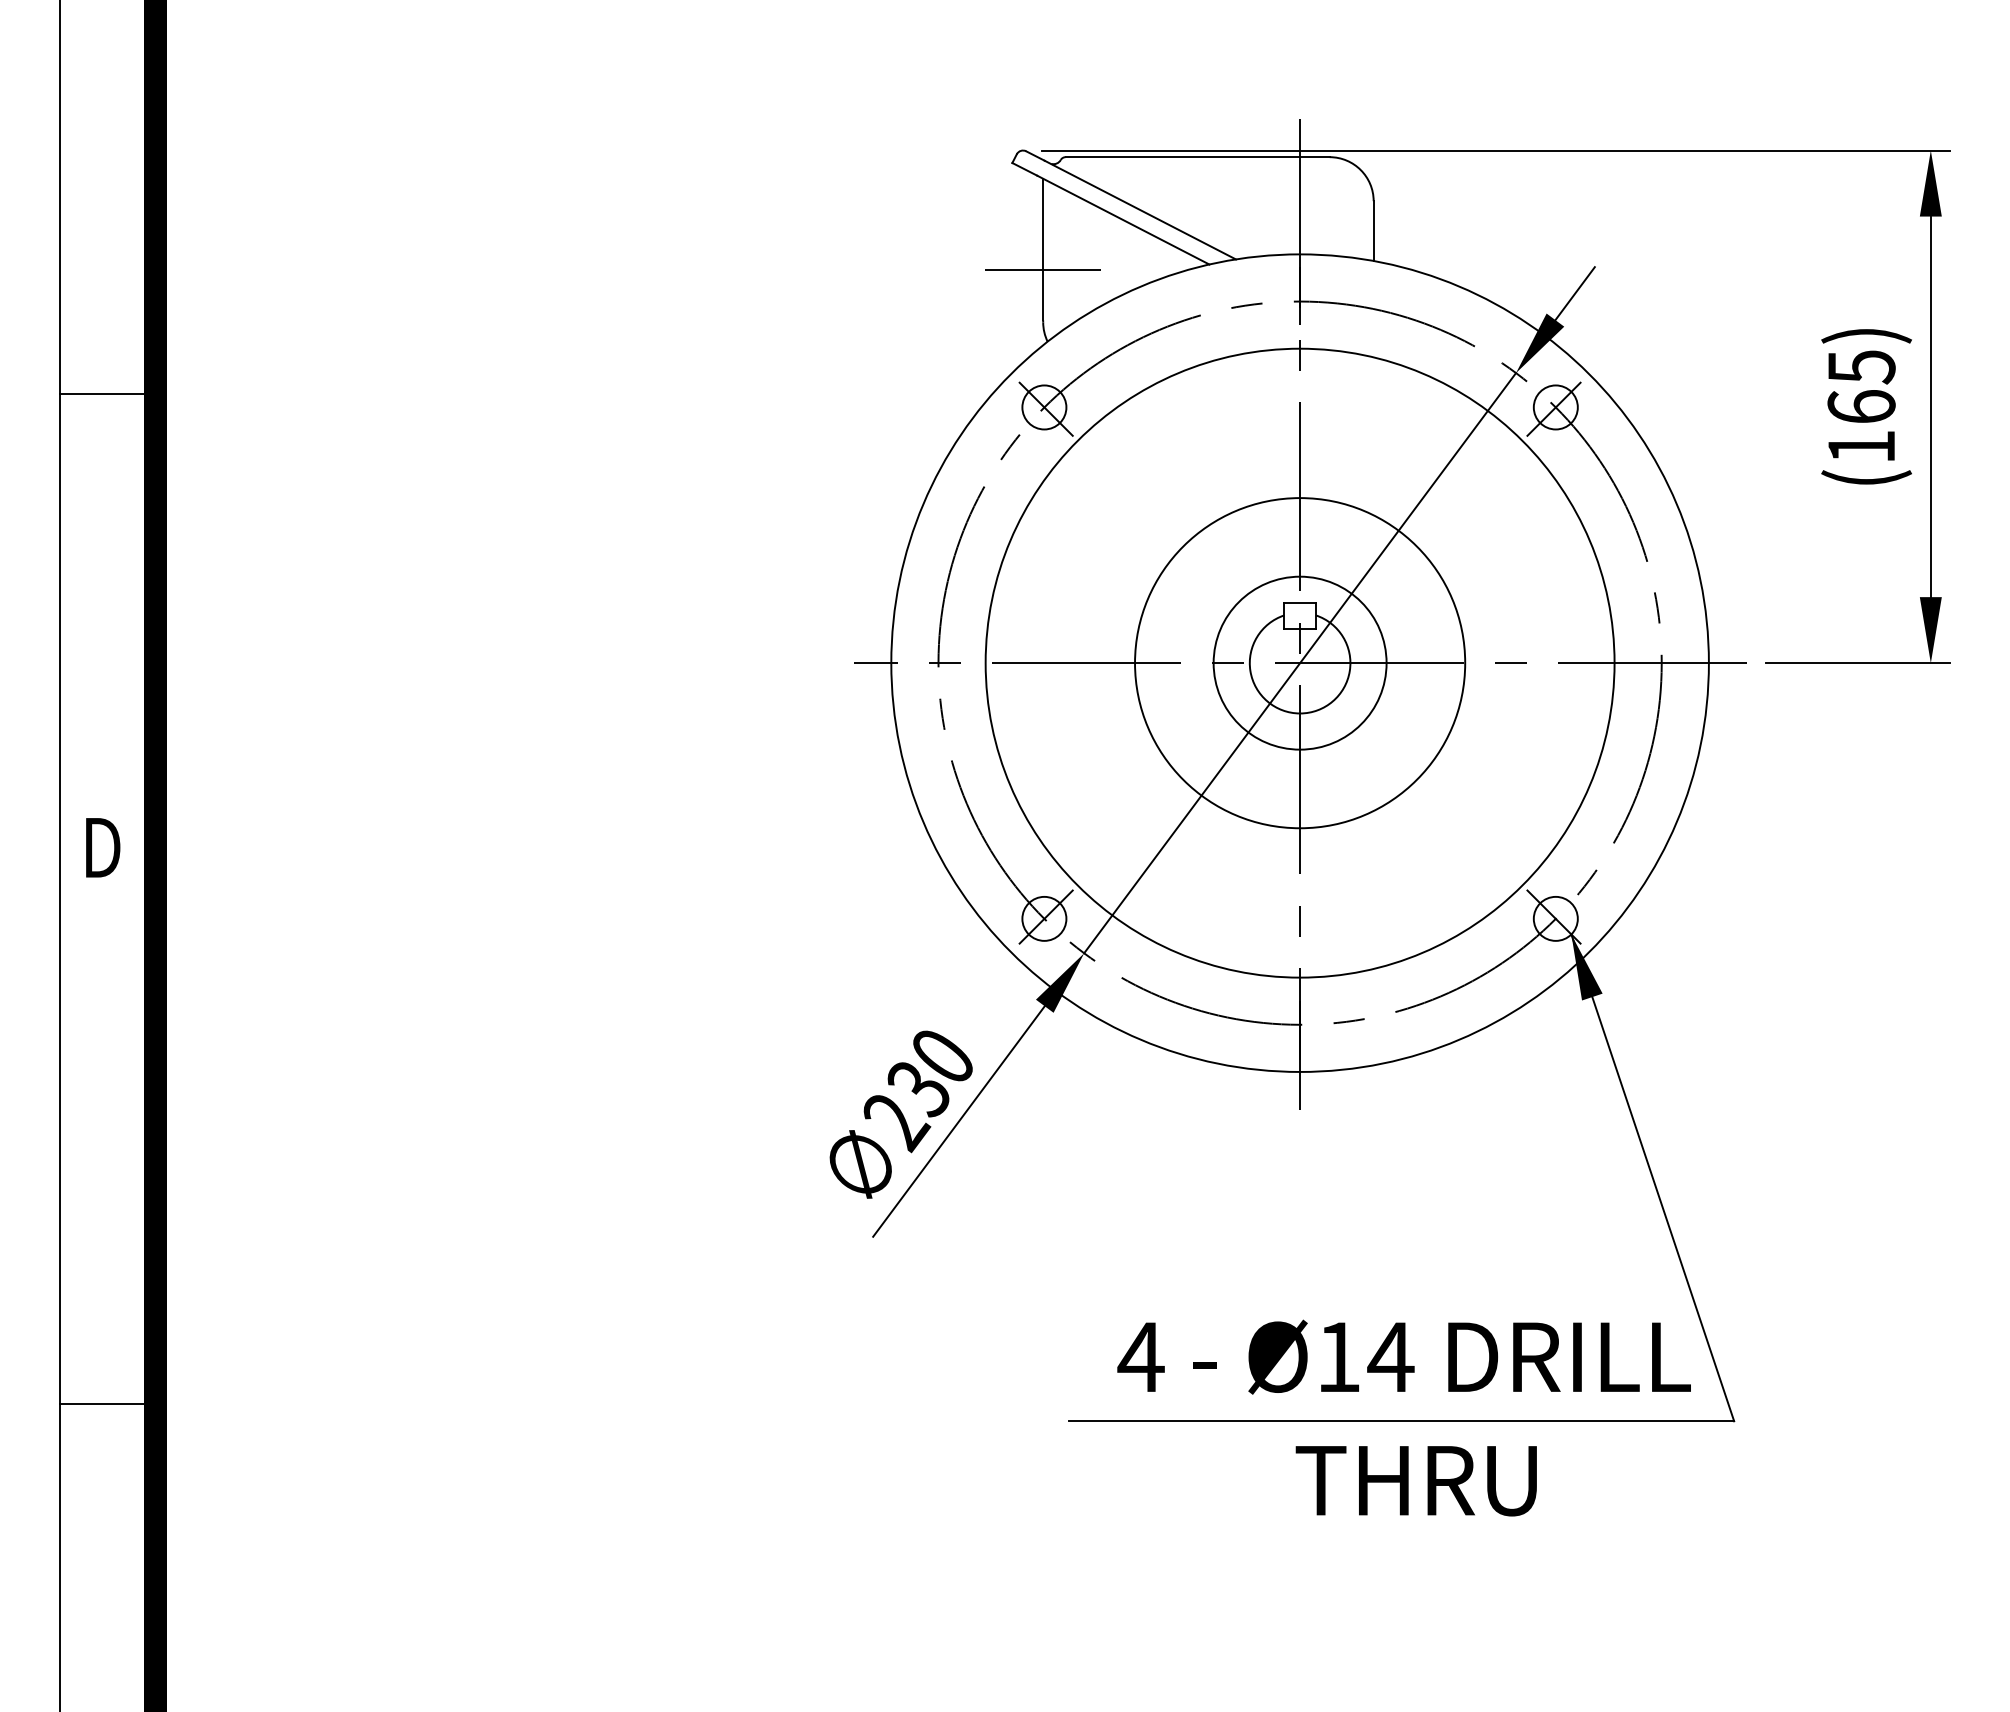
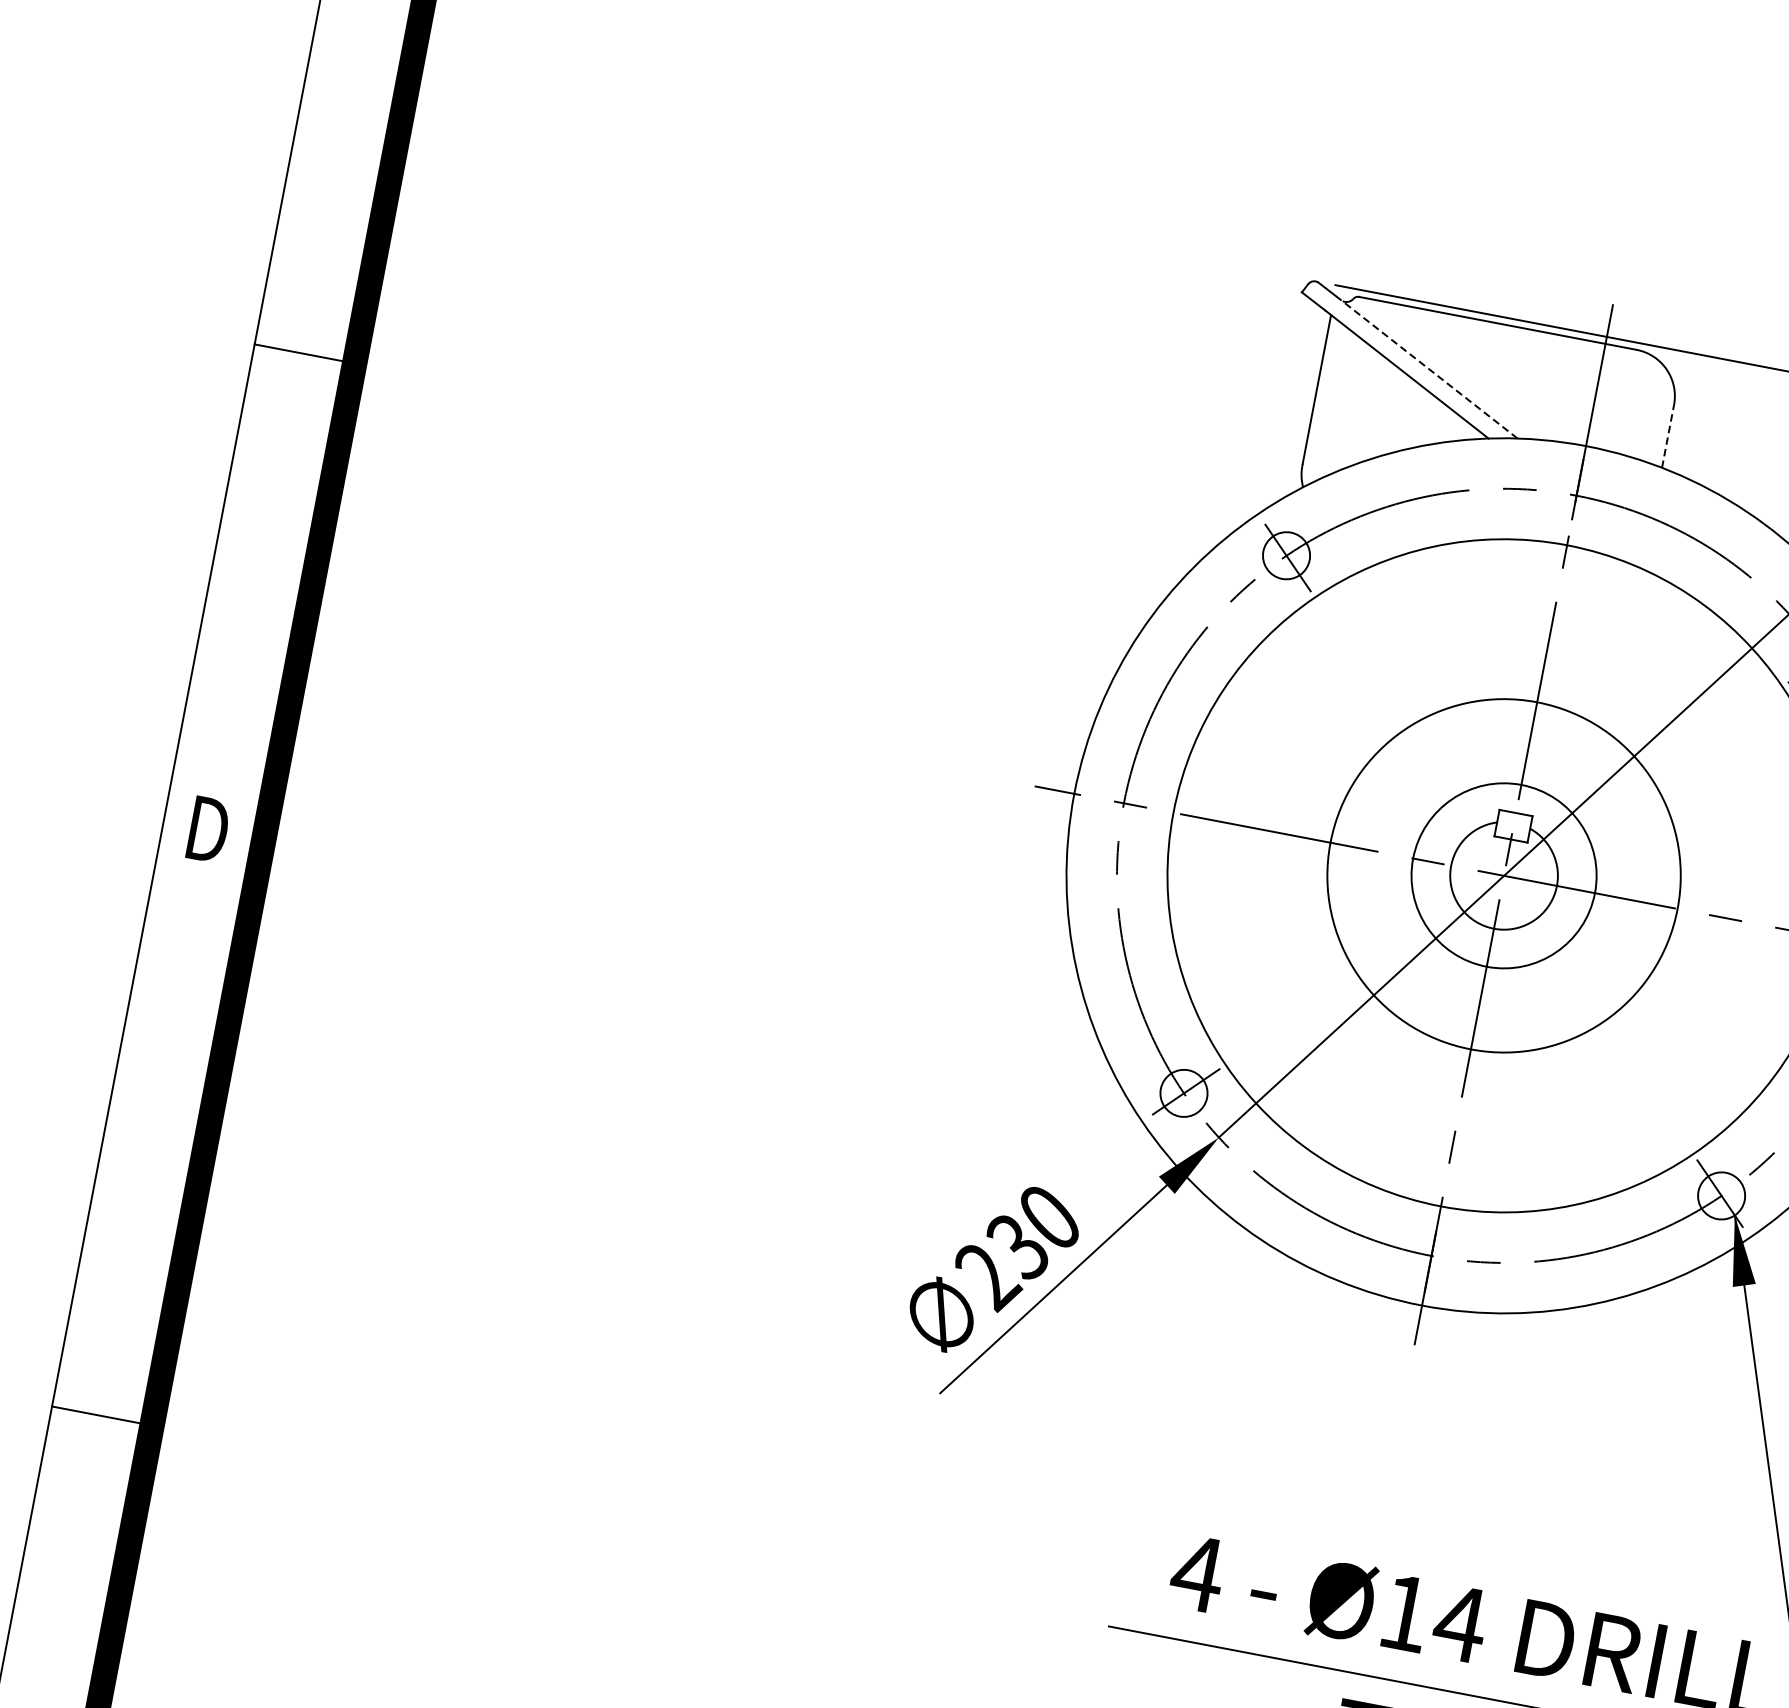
line: (1140, 210) -> (1427, 367), solid -> dashed
line: (1373, 231) -> (1667, 436), solid -> dashed
line: (1042, 270) -> (1312, 411), removed

